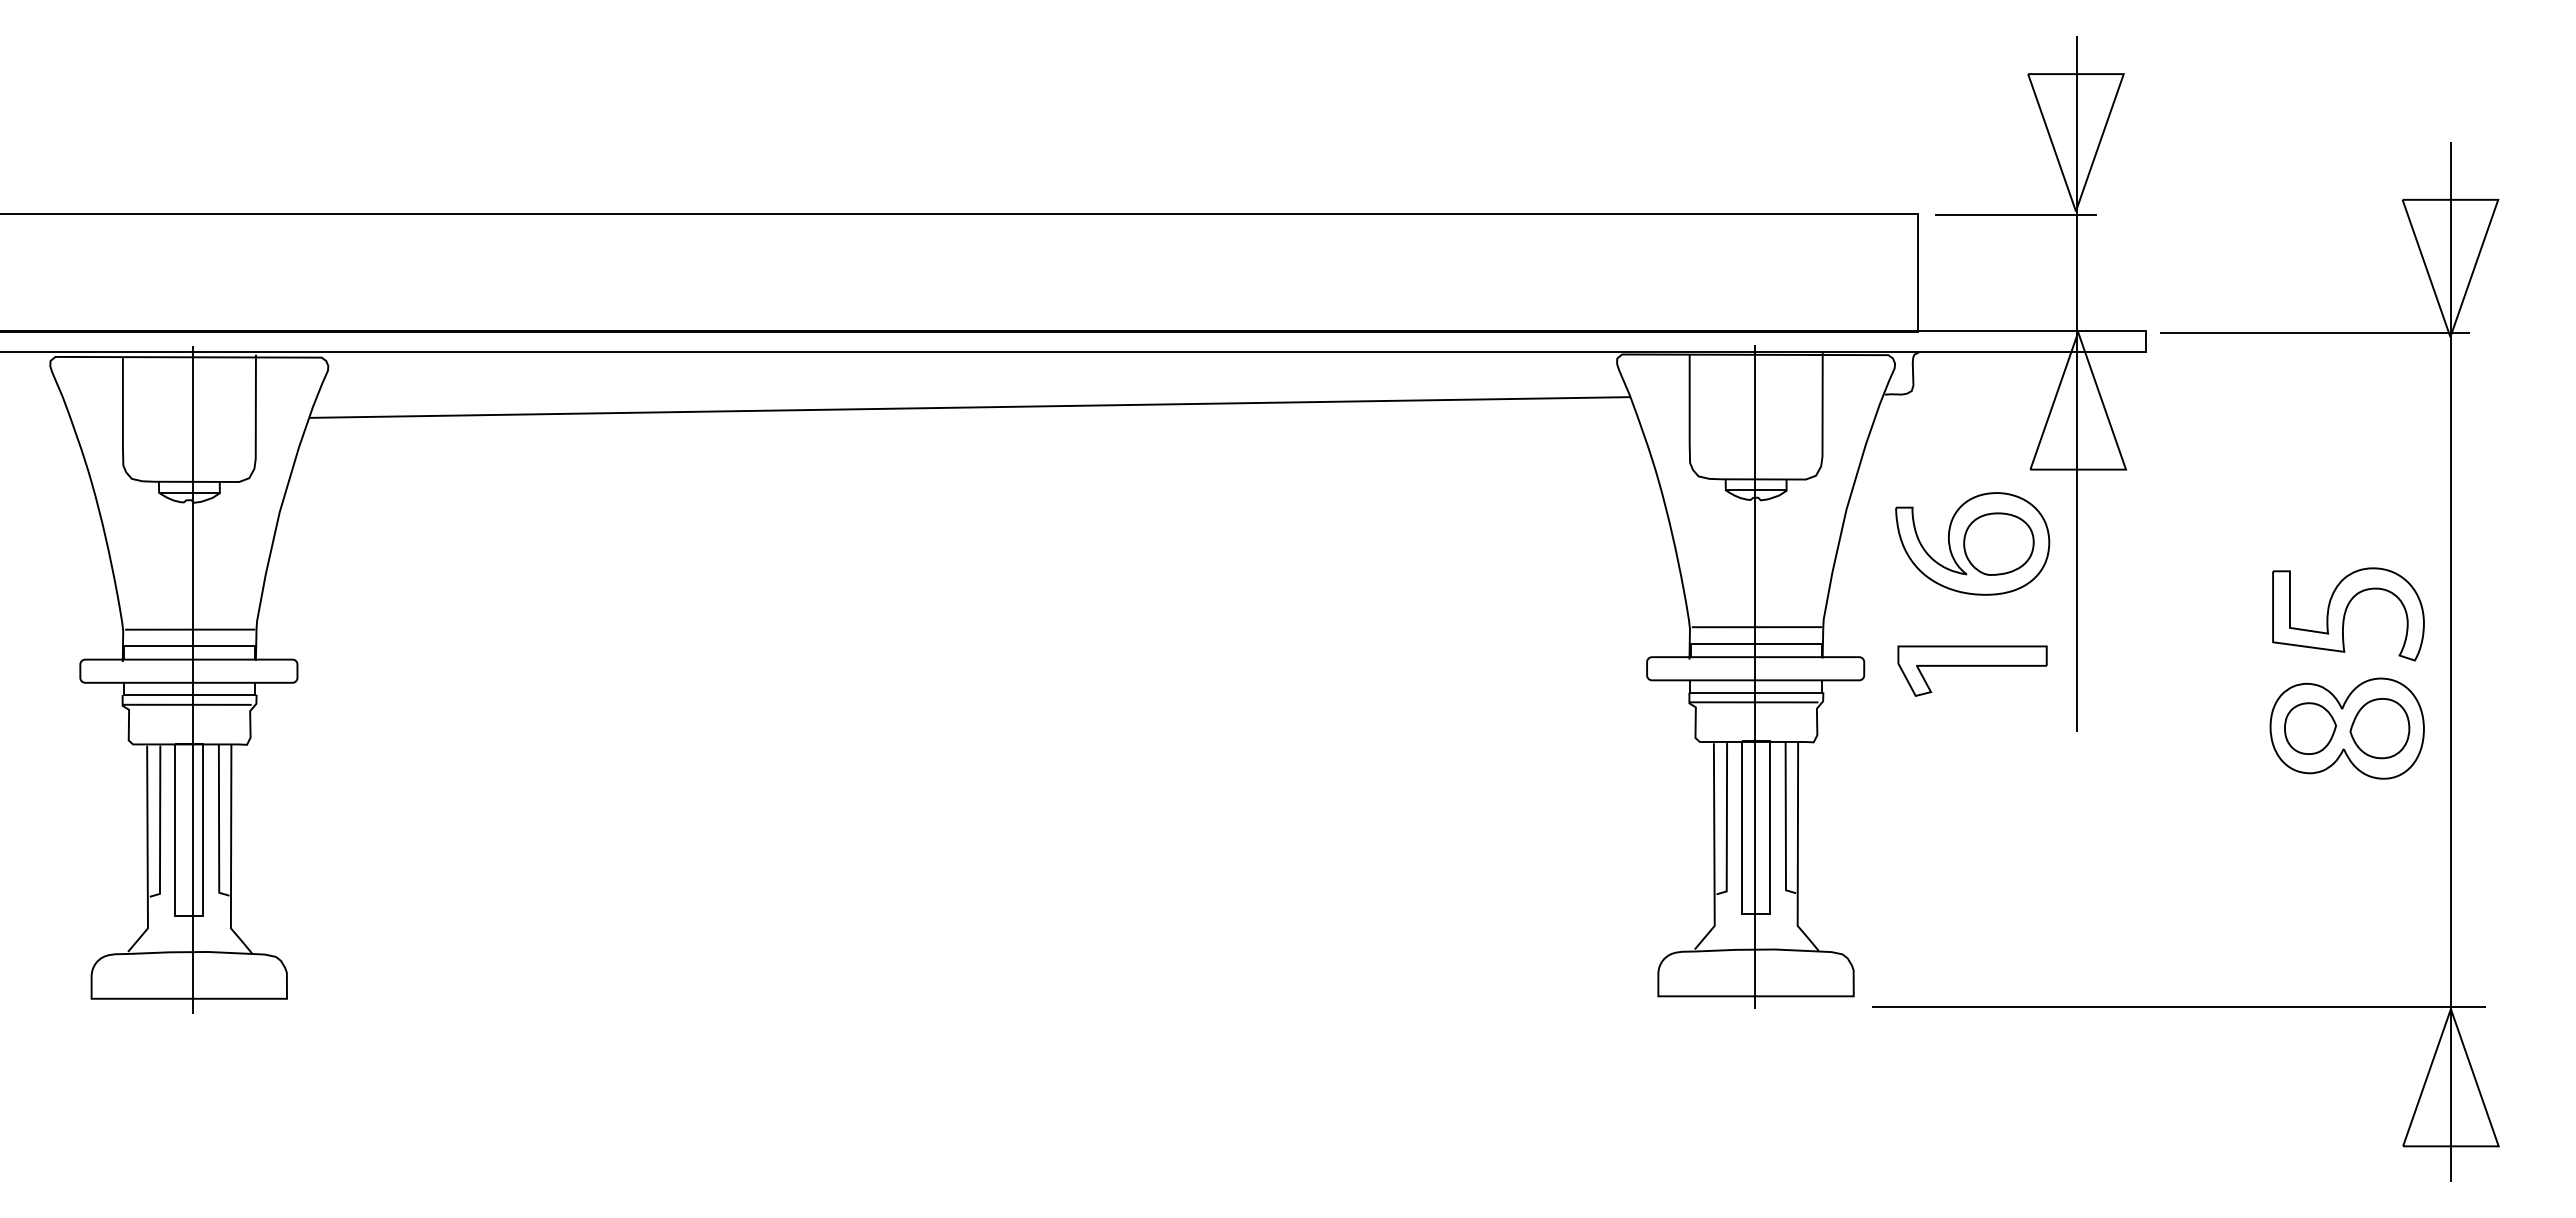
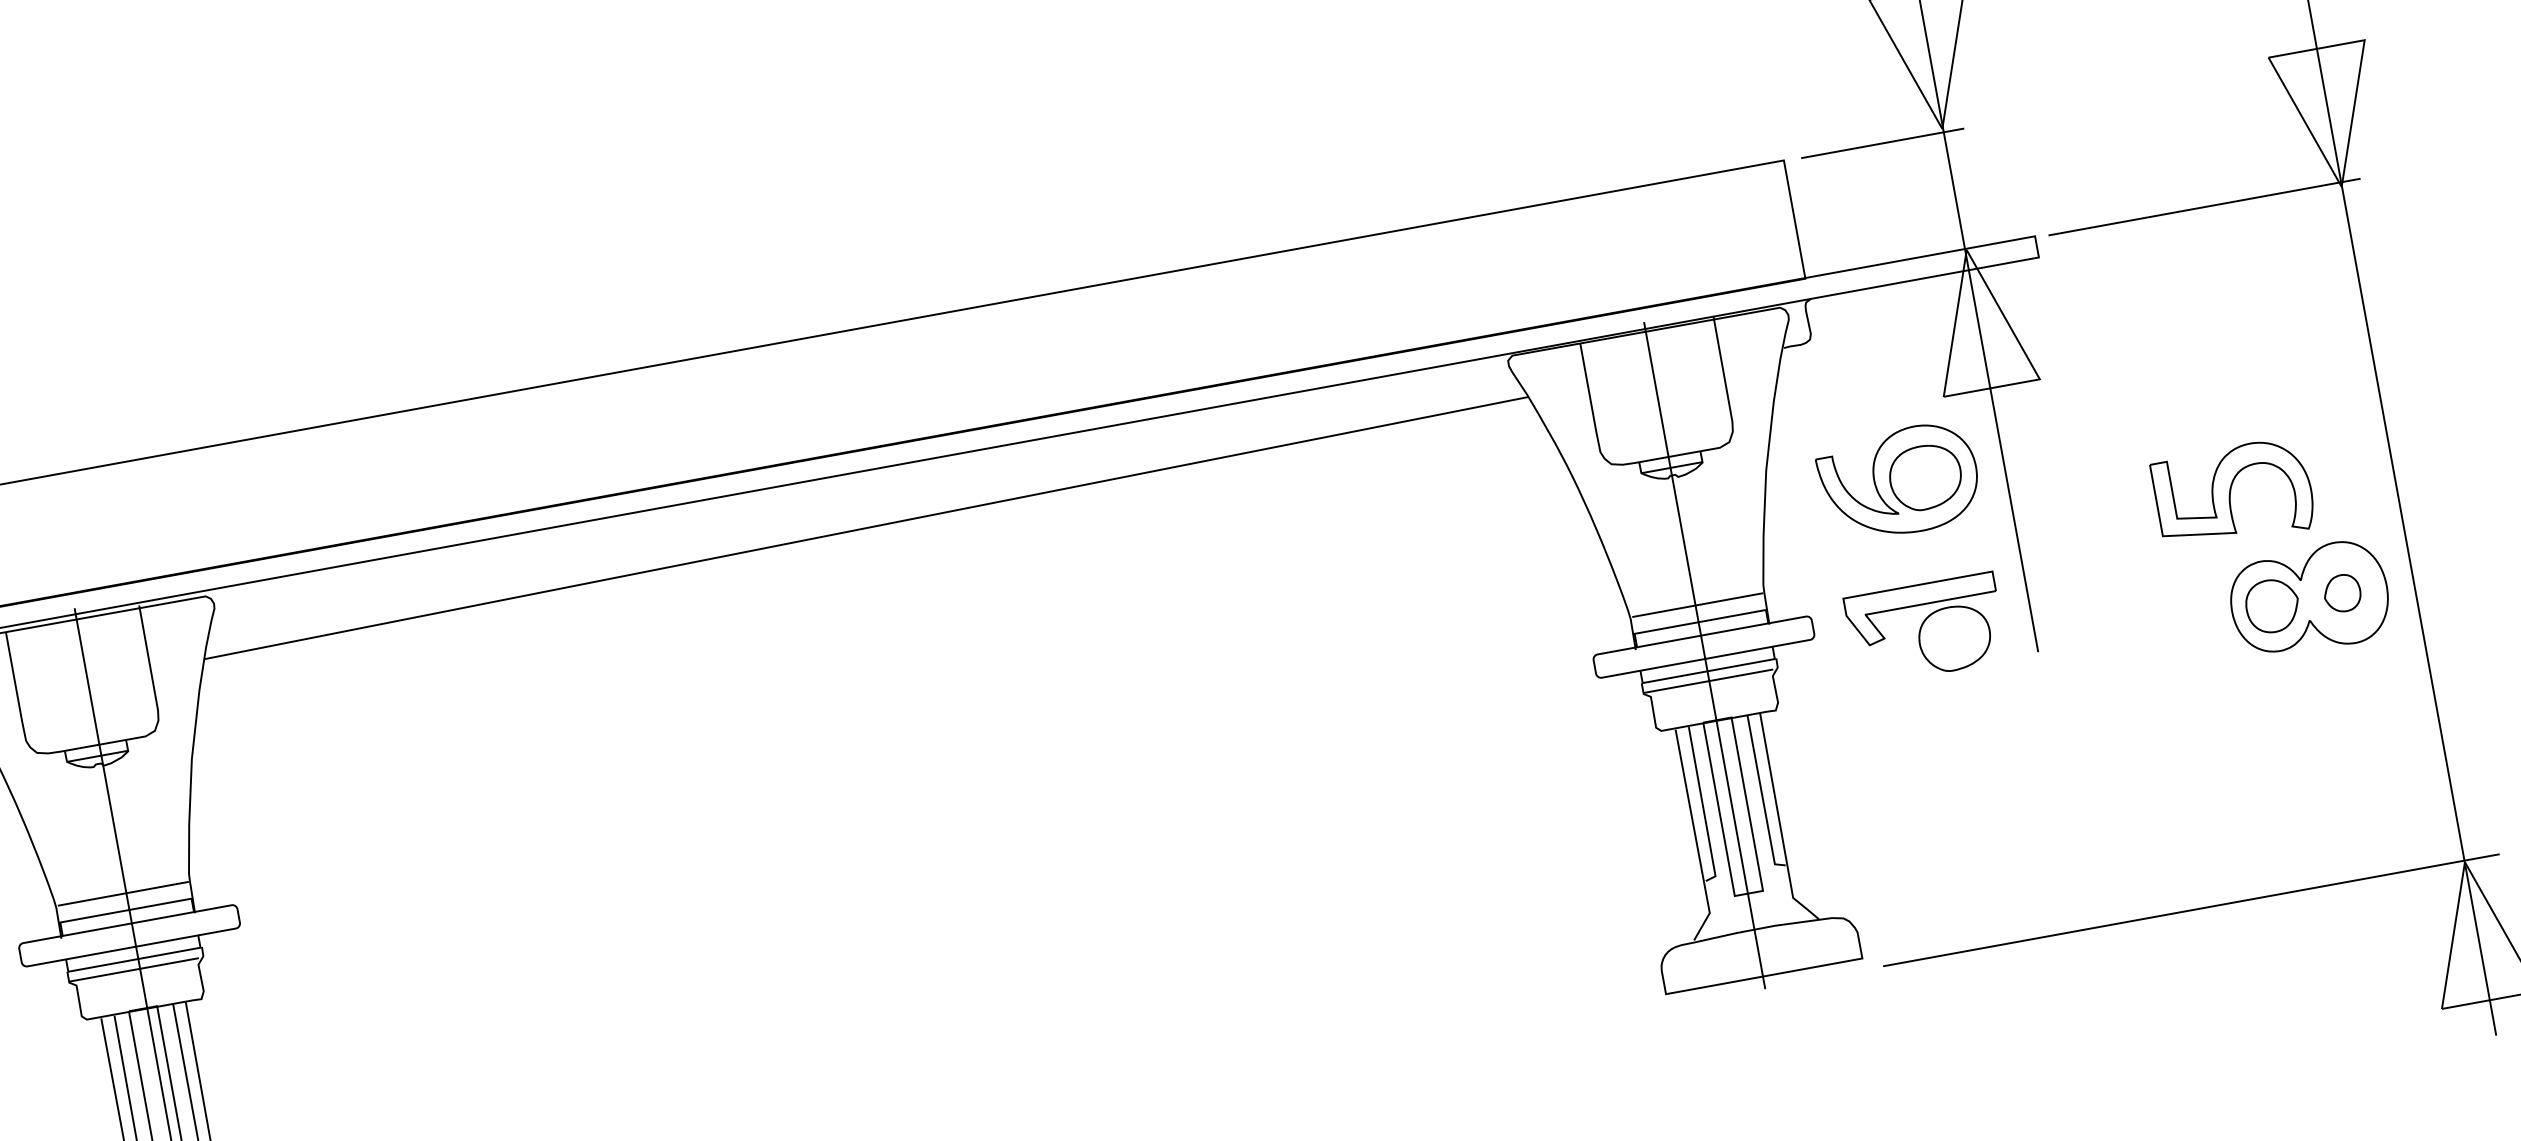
part: (2348, 614) -> (2233, 494), moved
part: (1998, 703) -> (1954, 637), added
part: (2379, 728) -> (2341, 593), size x0.6

